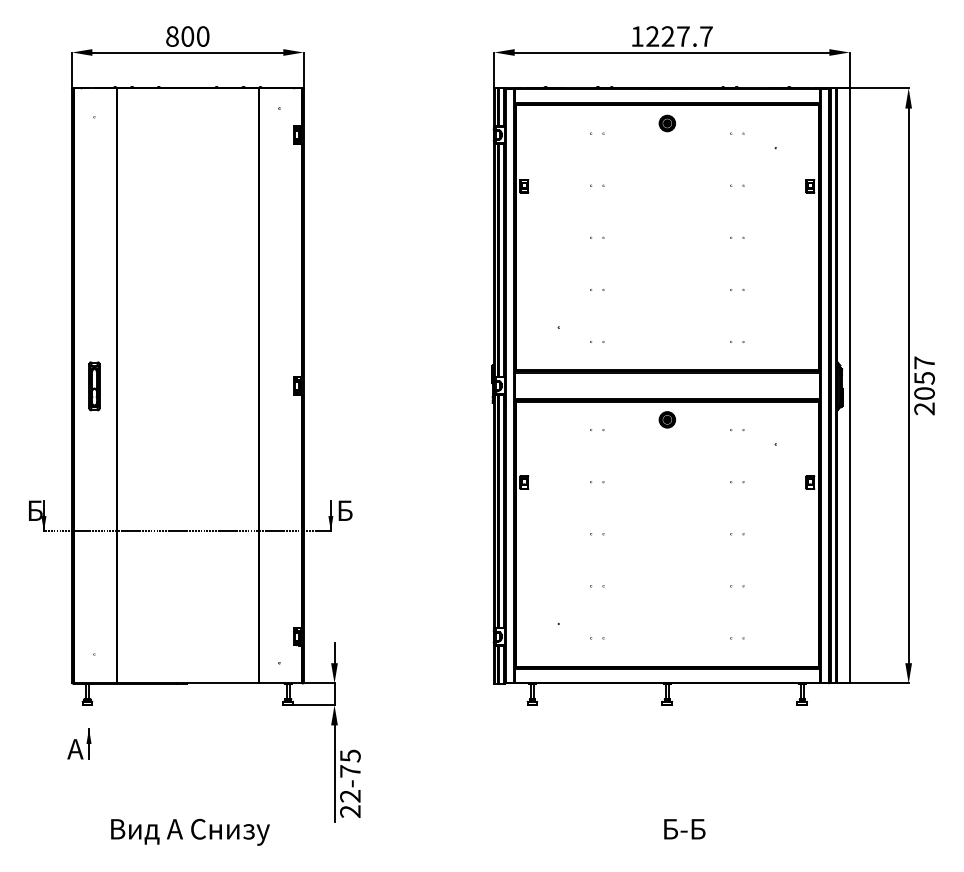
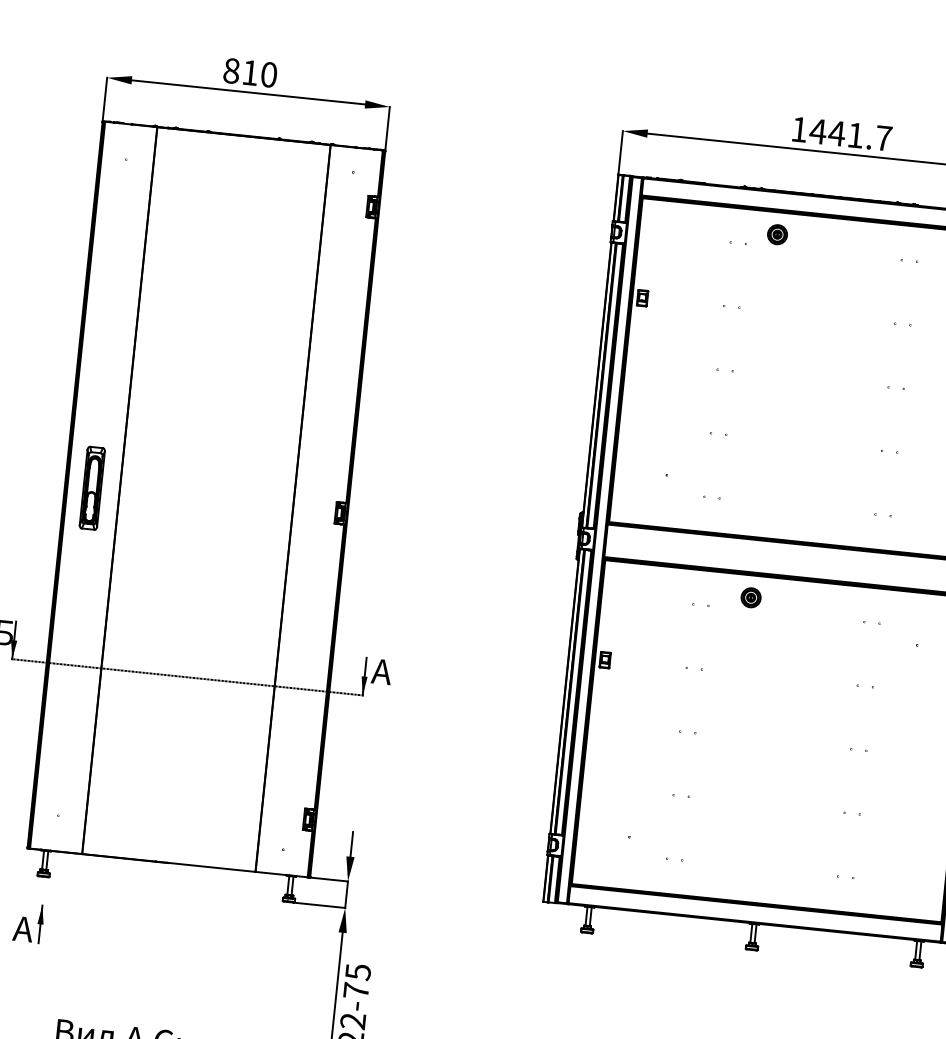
text: (187, 36) -> (250, 72), 800 -> 810
text: (667, 36) -> (836, 133), 1227.7 -> 1441.7
part: (667, 123) -> (777, 234), moved
part: (94, 386) -> (92, 488), size x1.4
part: (666, 419) -> (750, 597), moved
text: (344, 510) -> (381, 671), Б -> А

